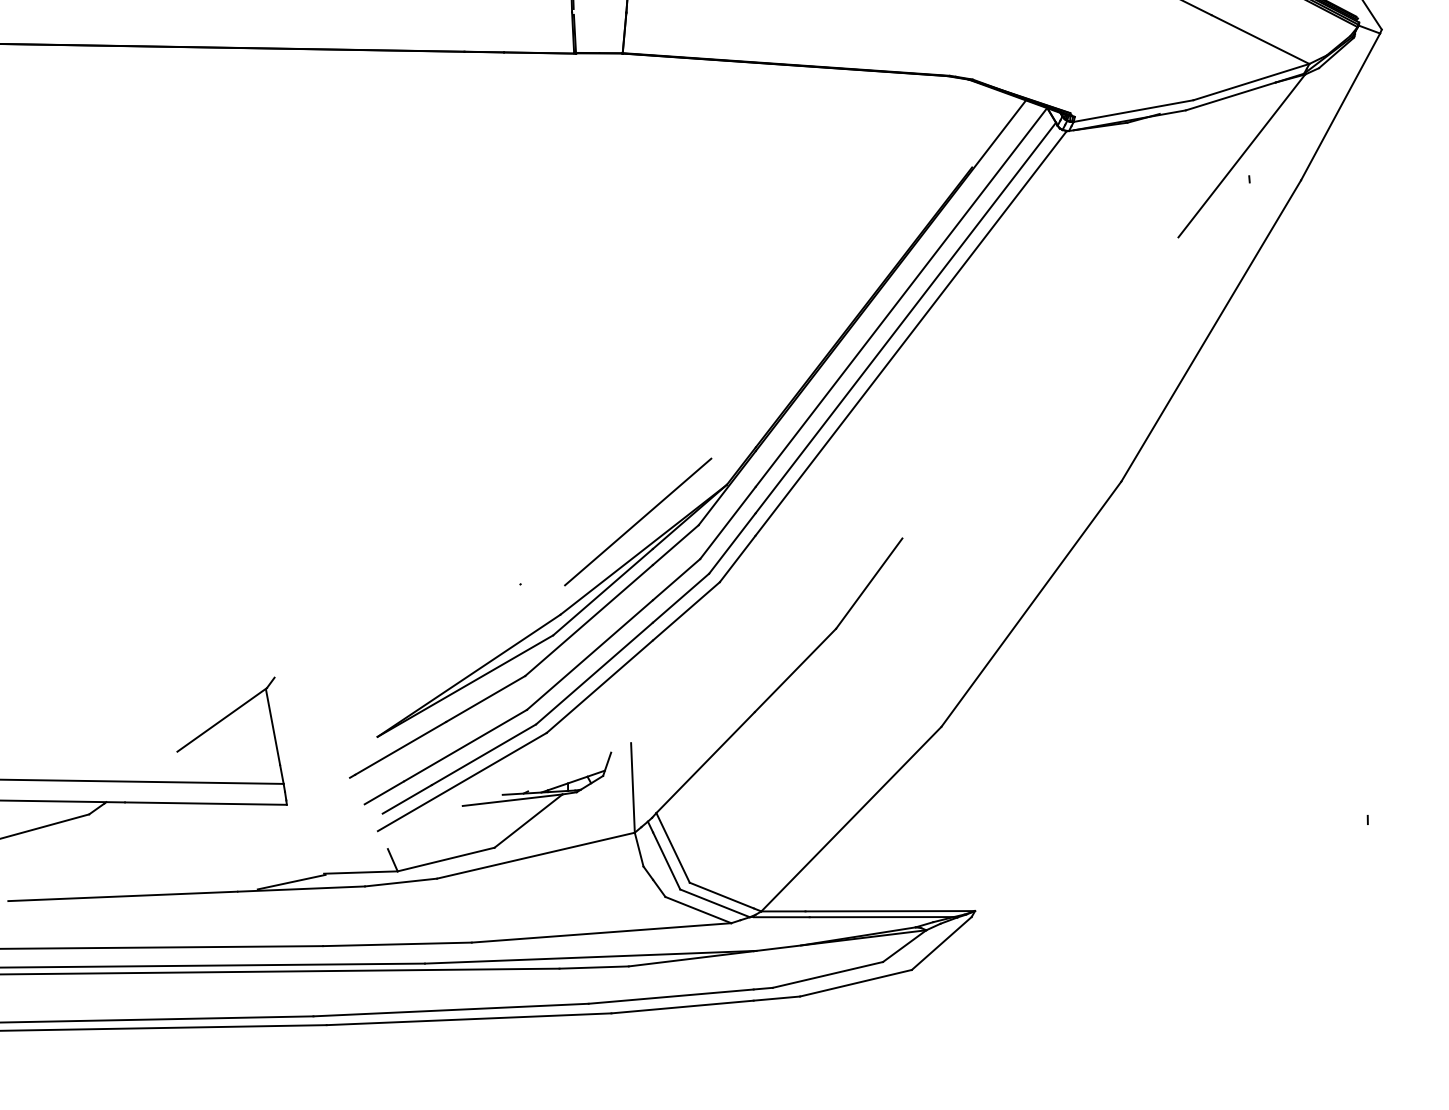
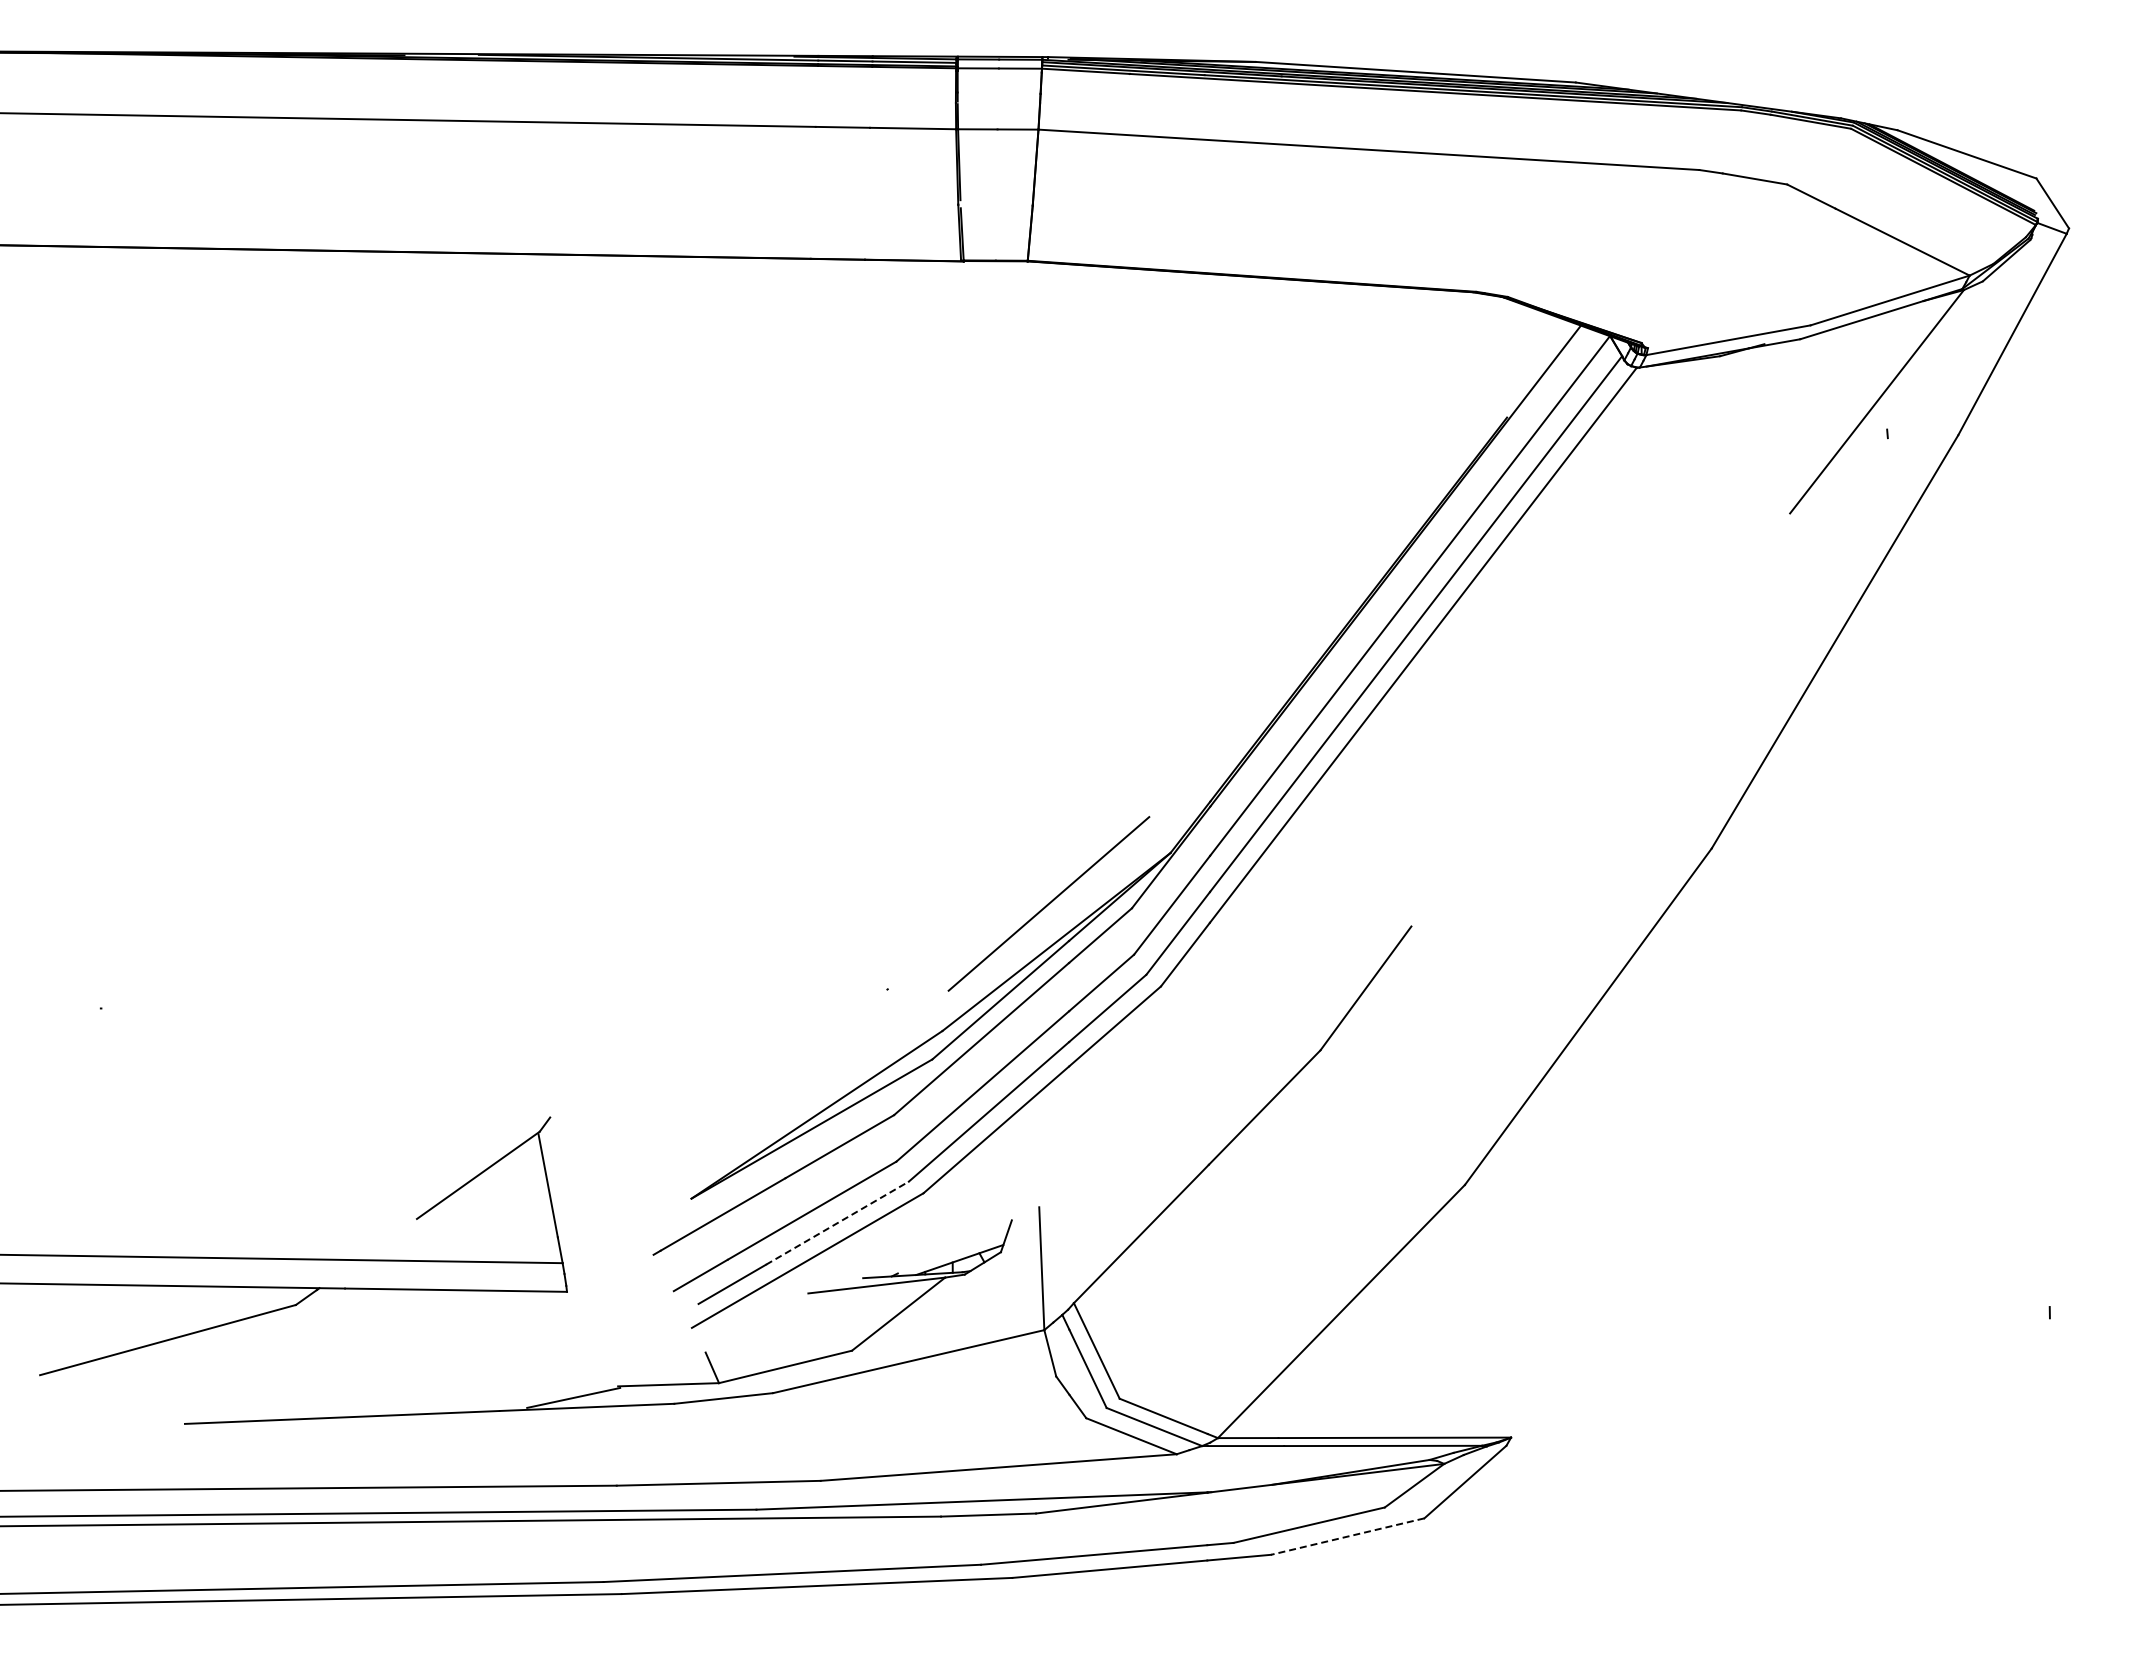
line: (484, 754) -> (837, 1223), solid -> dashed
line: (855, 983) -> (1347, 1536), solid -> dashed

